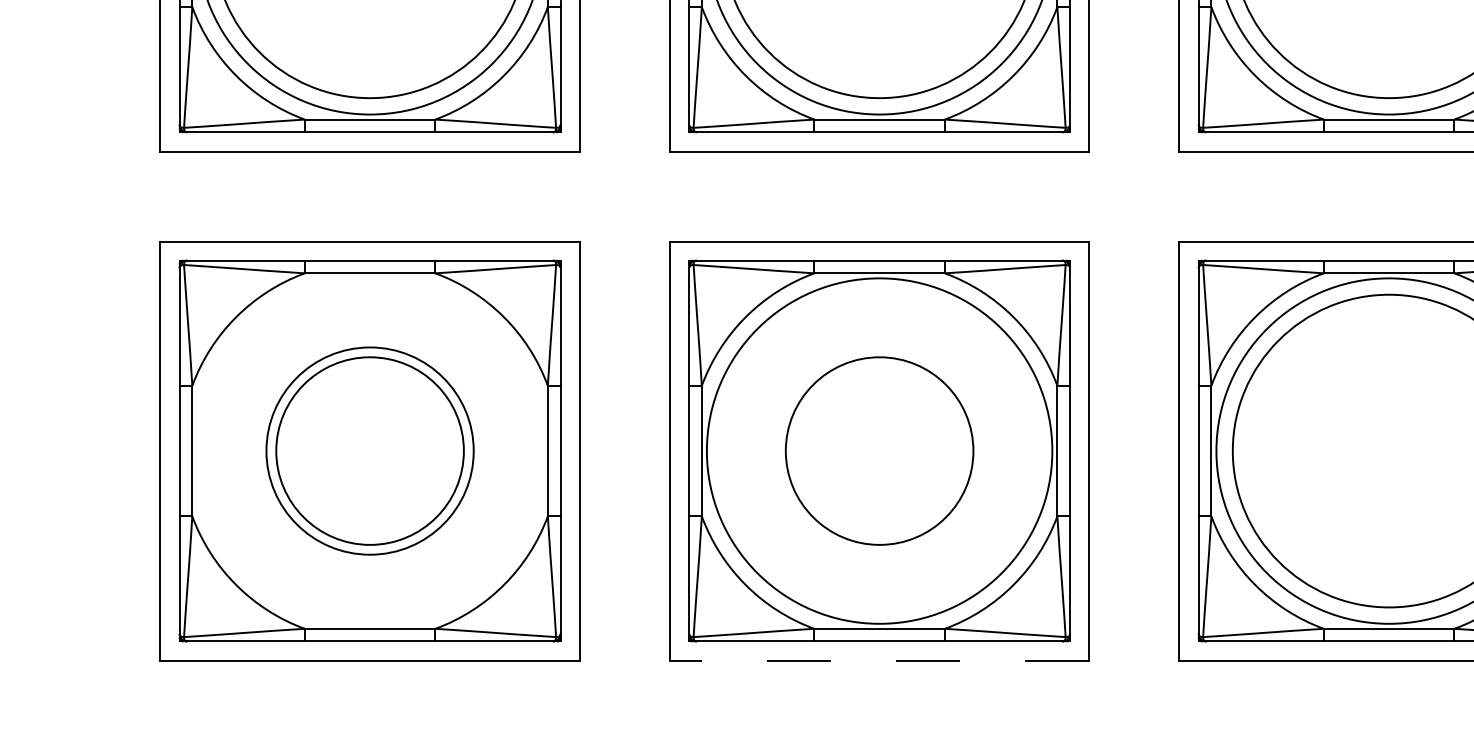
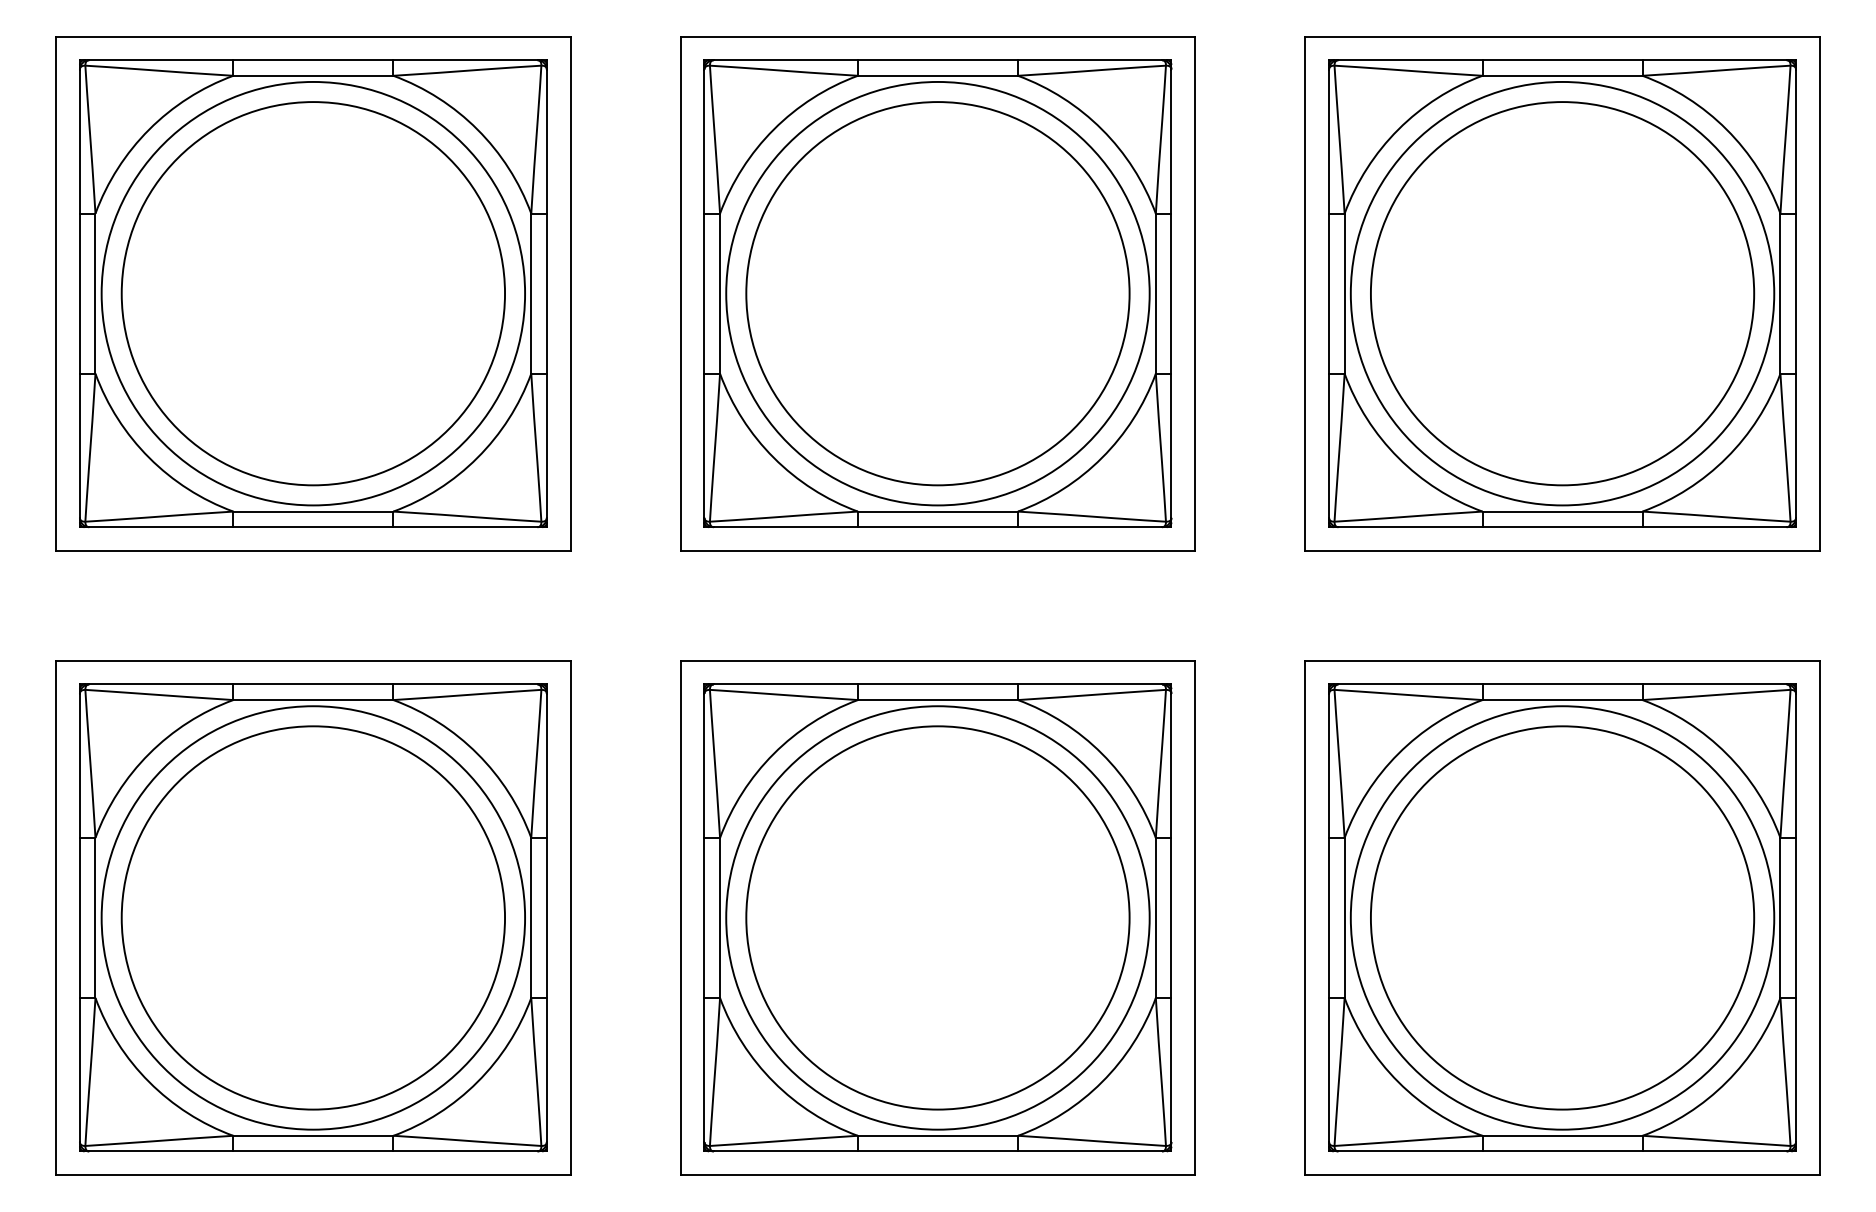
circle: (370, 450) -> (313, 917), size x1.67
circle: (370, 450) -> (313, 917), size x1.67
circle: (879, 450) -> (937, 917), size x1.67
line: (879, 661) -> (937, 1175), dashed -> solid

